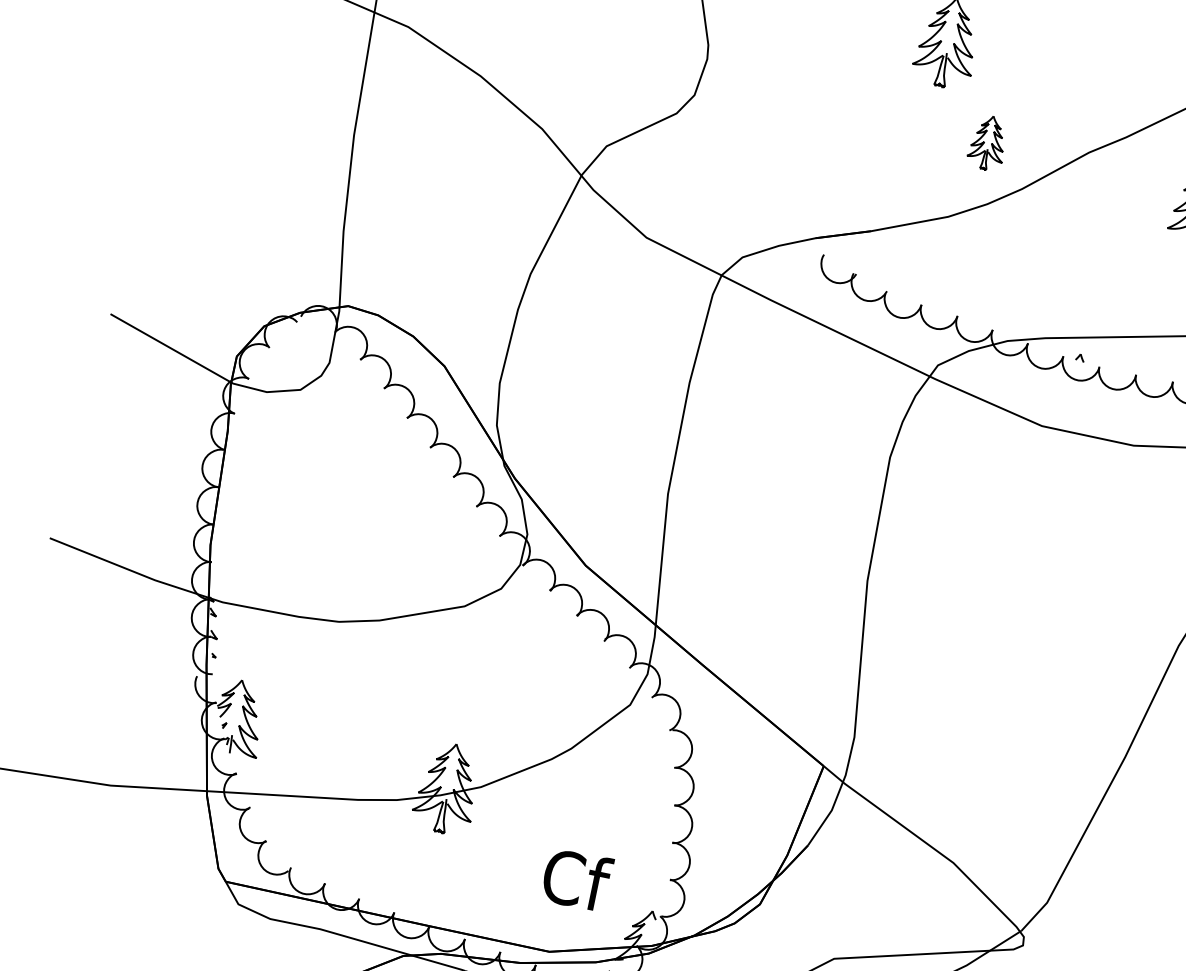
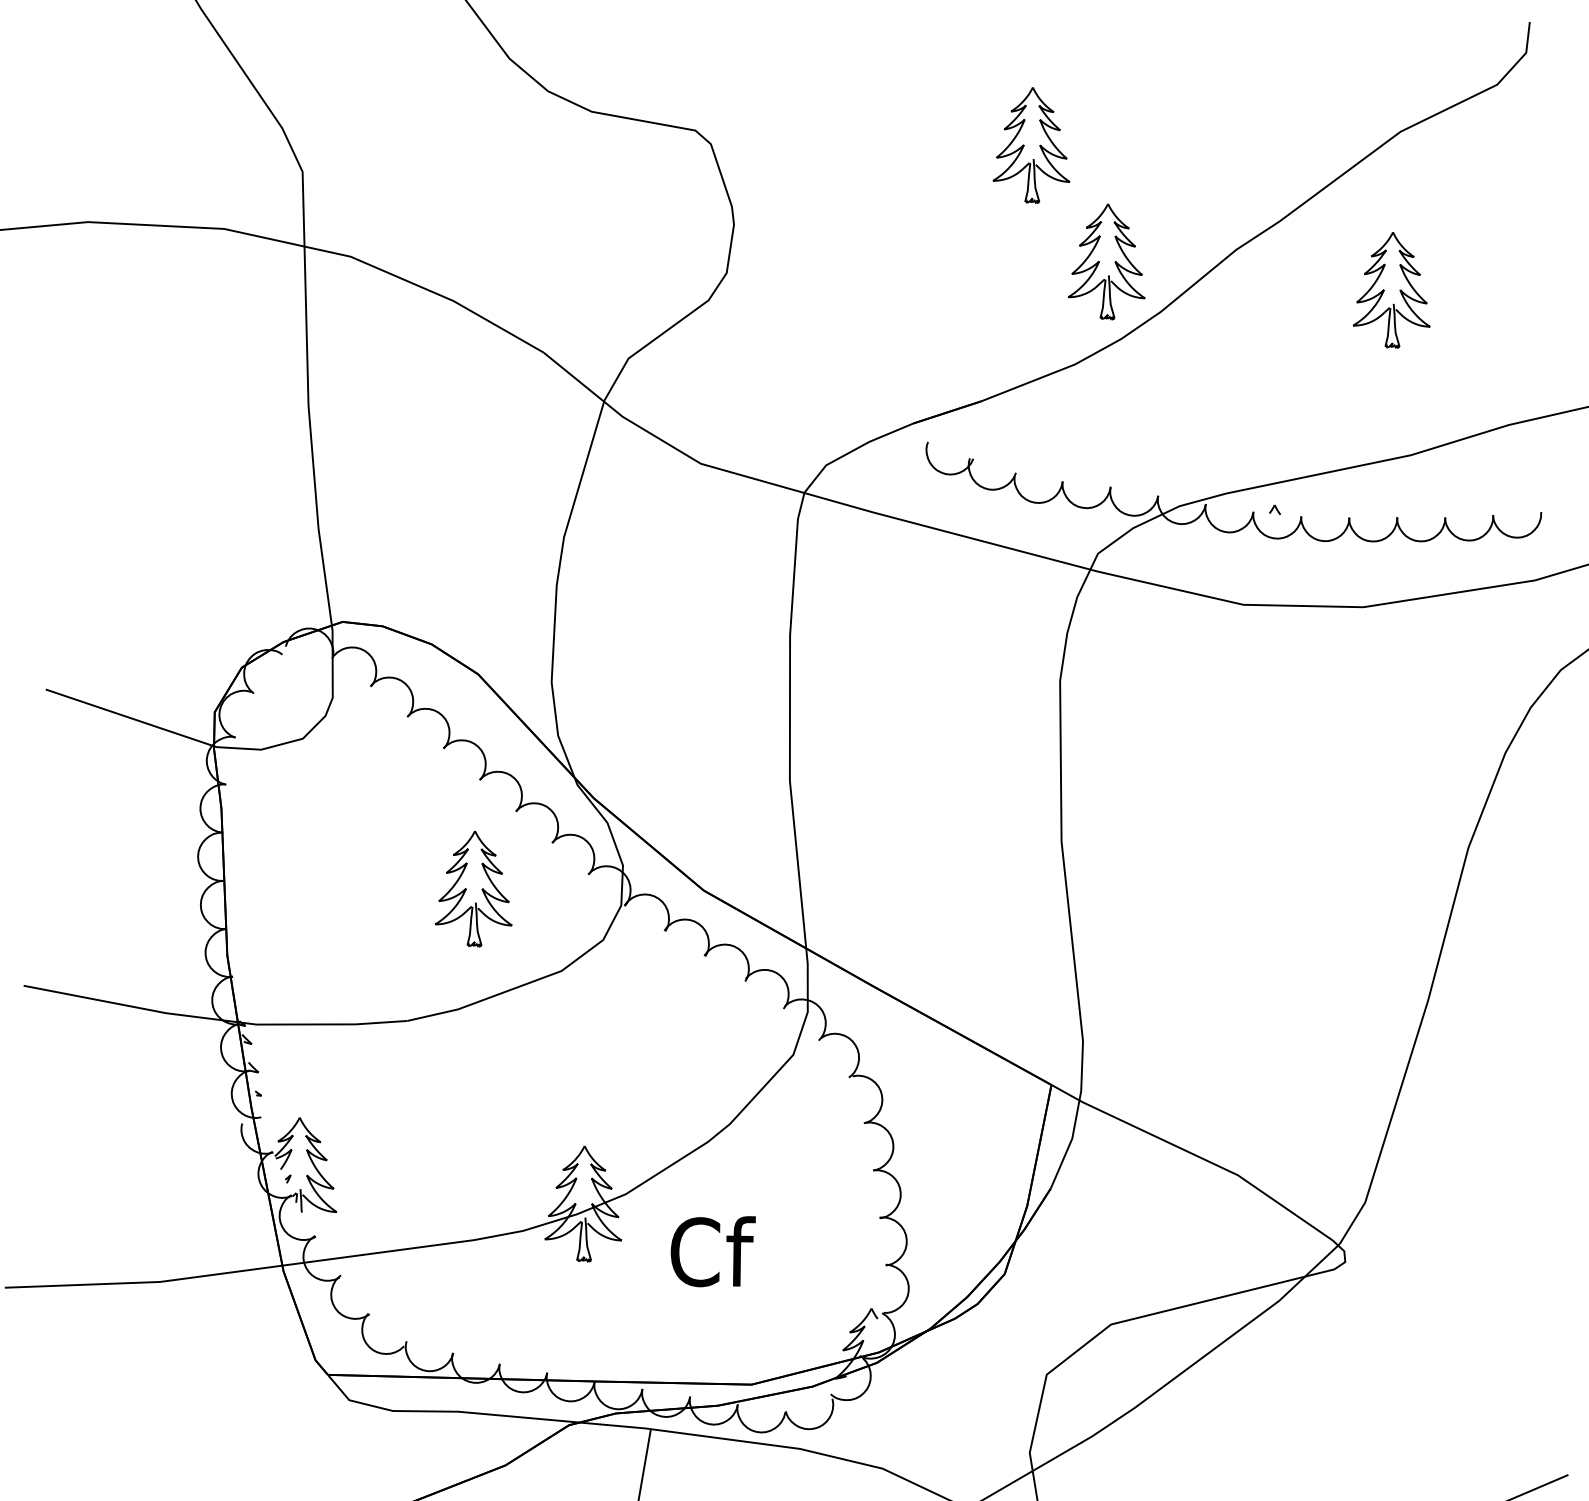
part: (987, 142) -> (1106, 261), size x1.67
part: (409, 530) -> (473, 888), added
text: (576, 879) -> (712, 1251), moved

